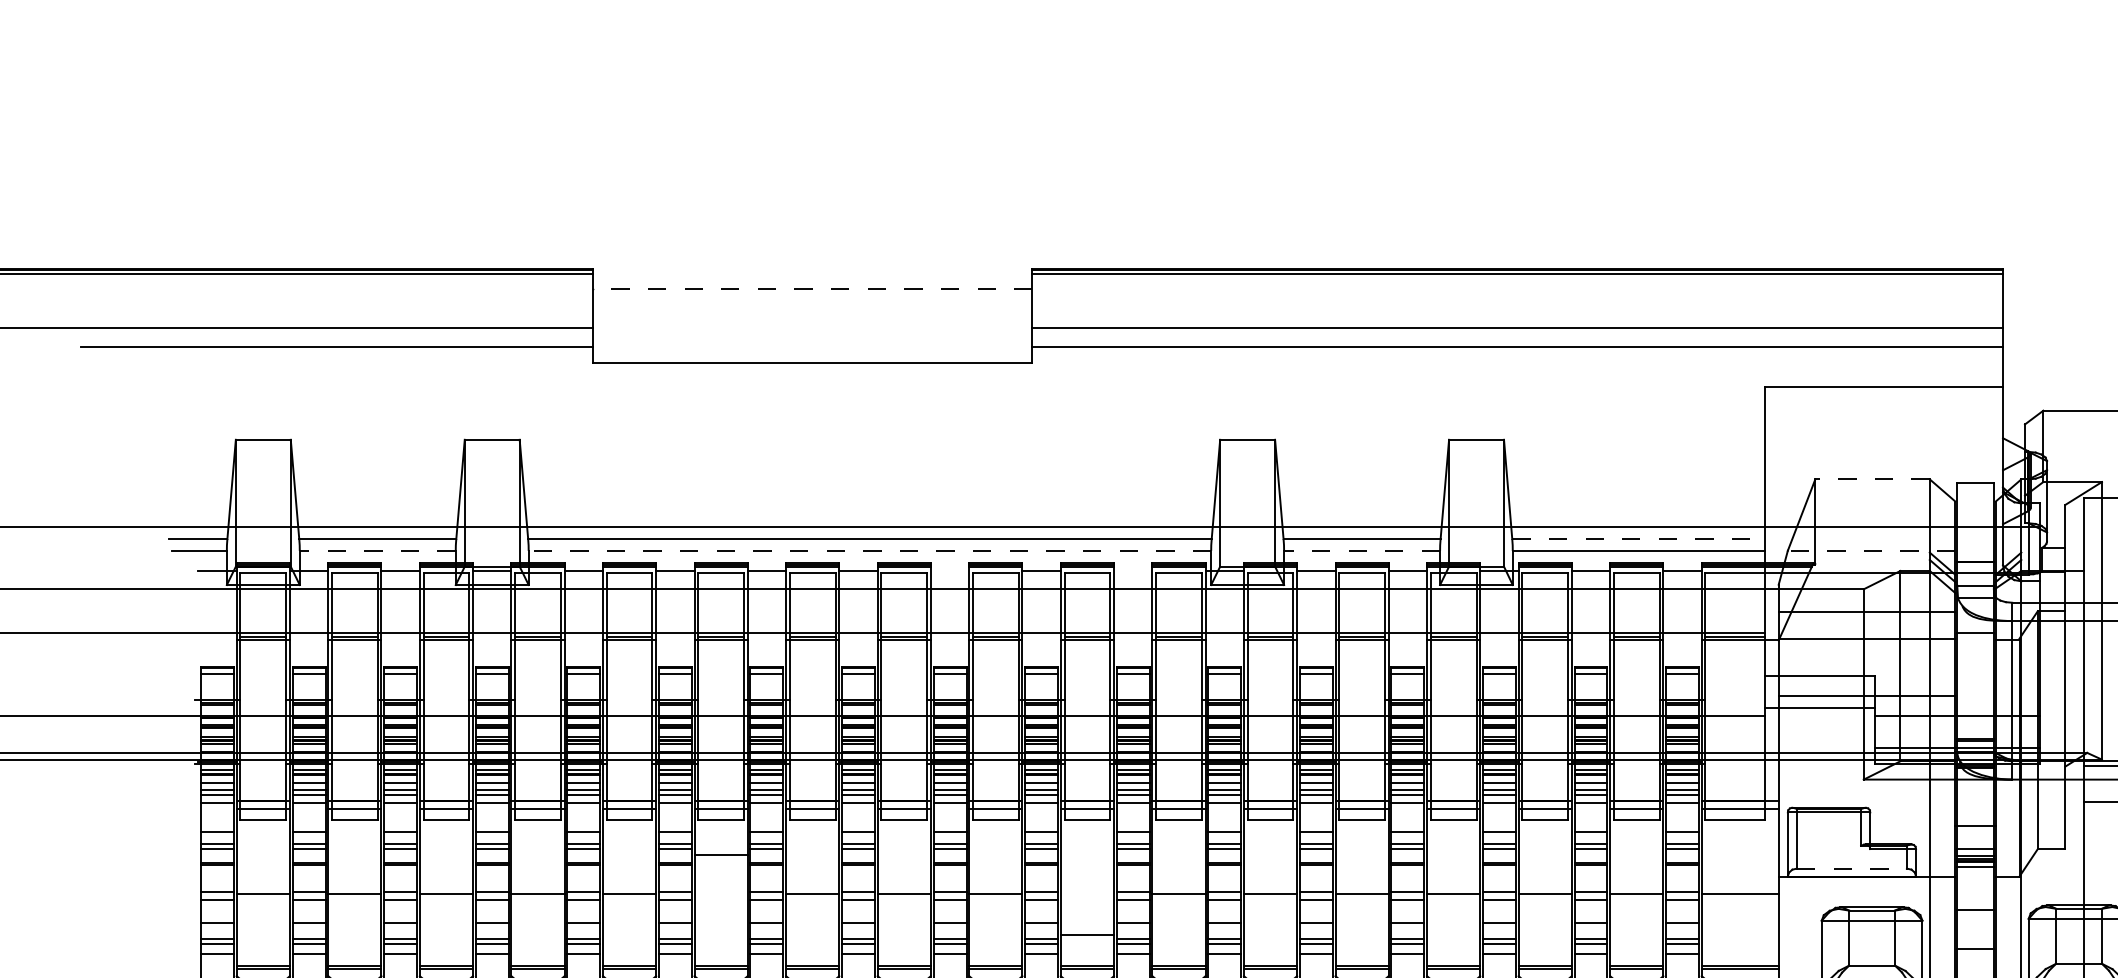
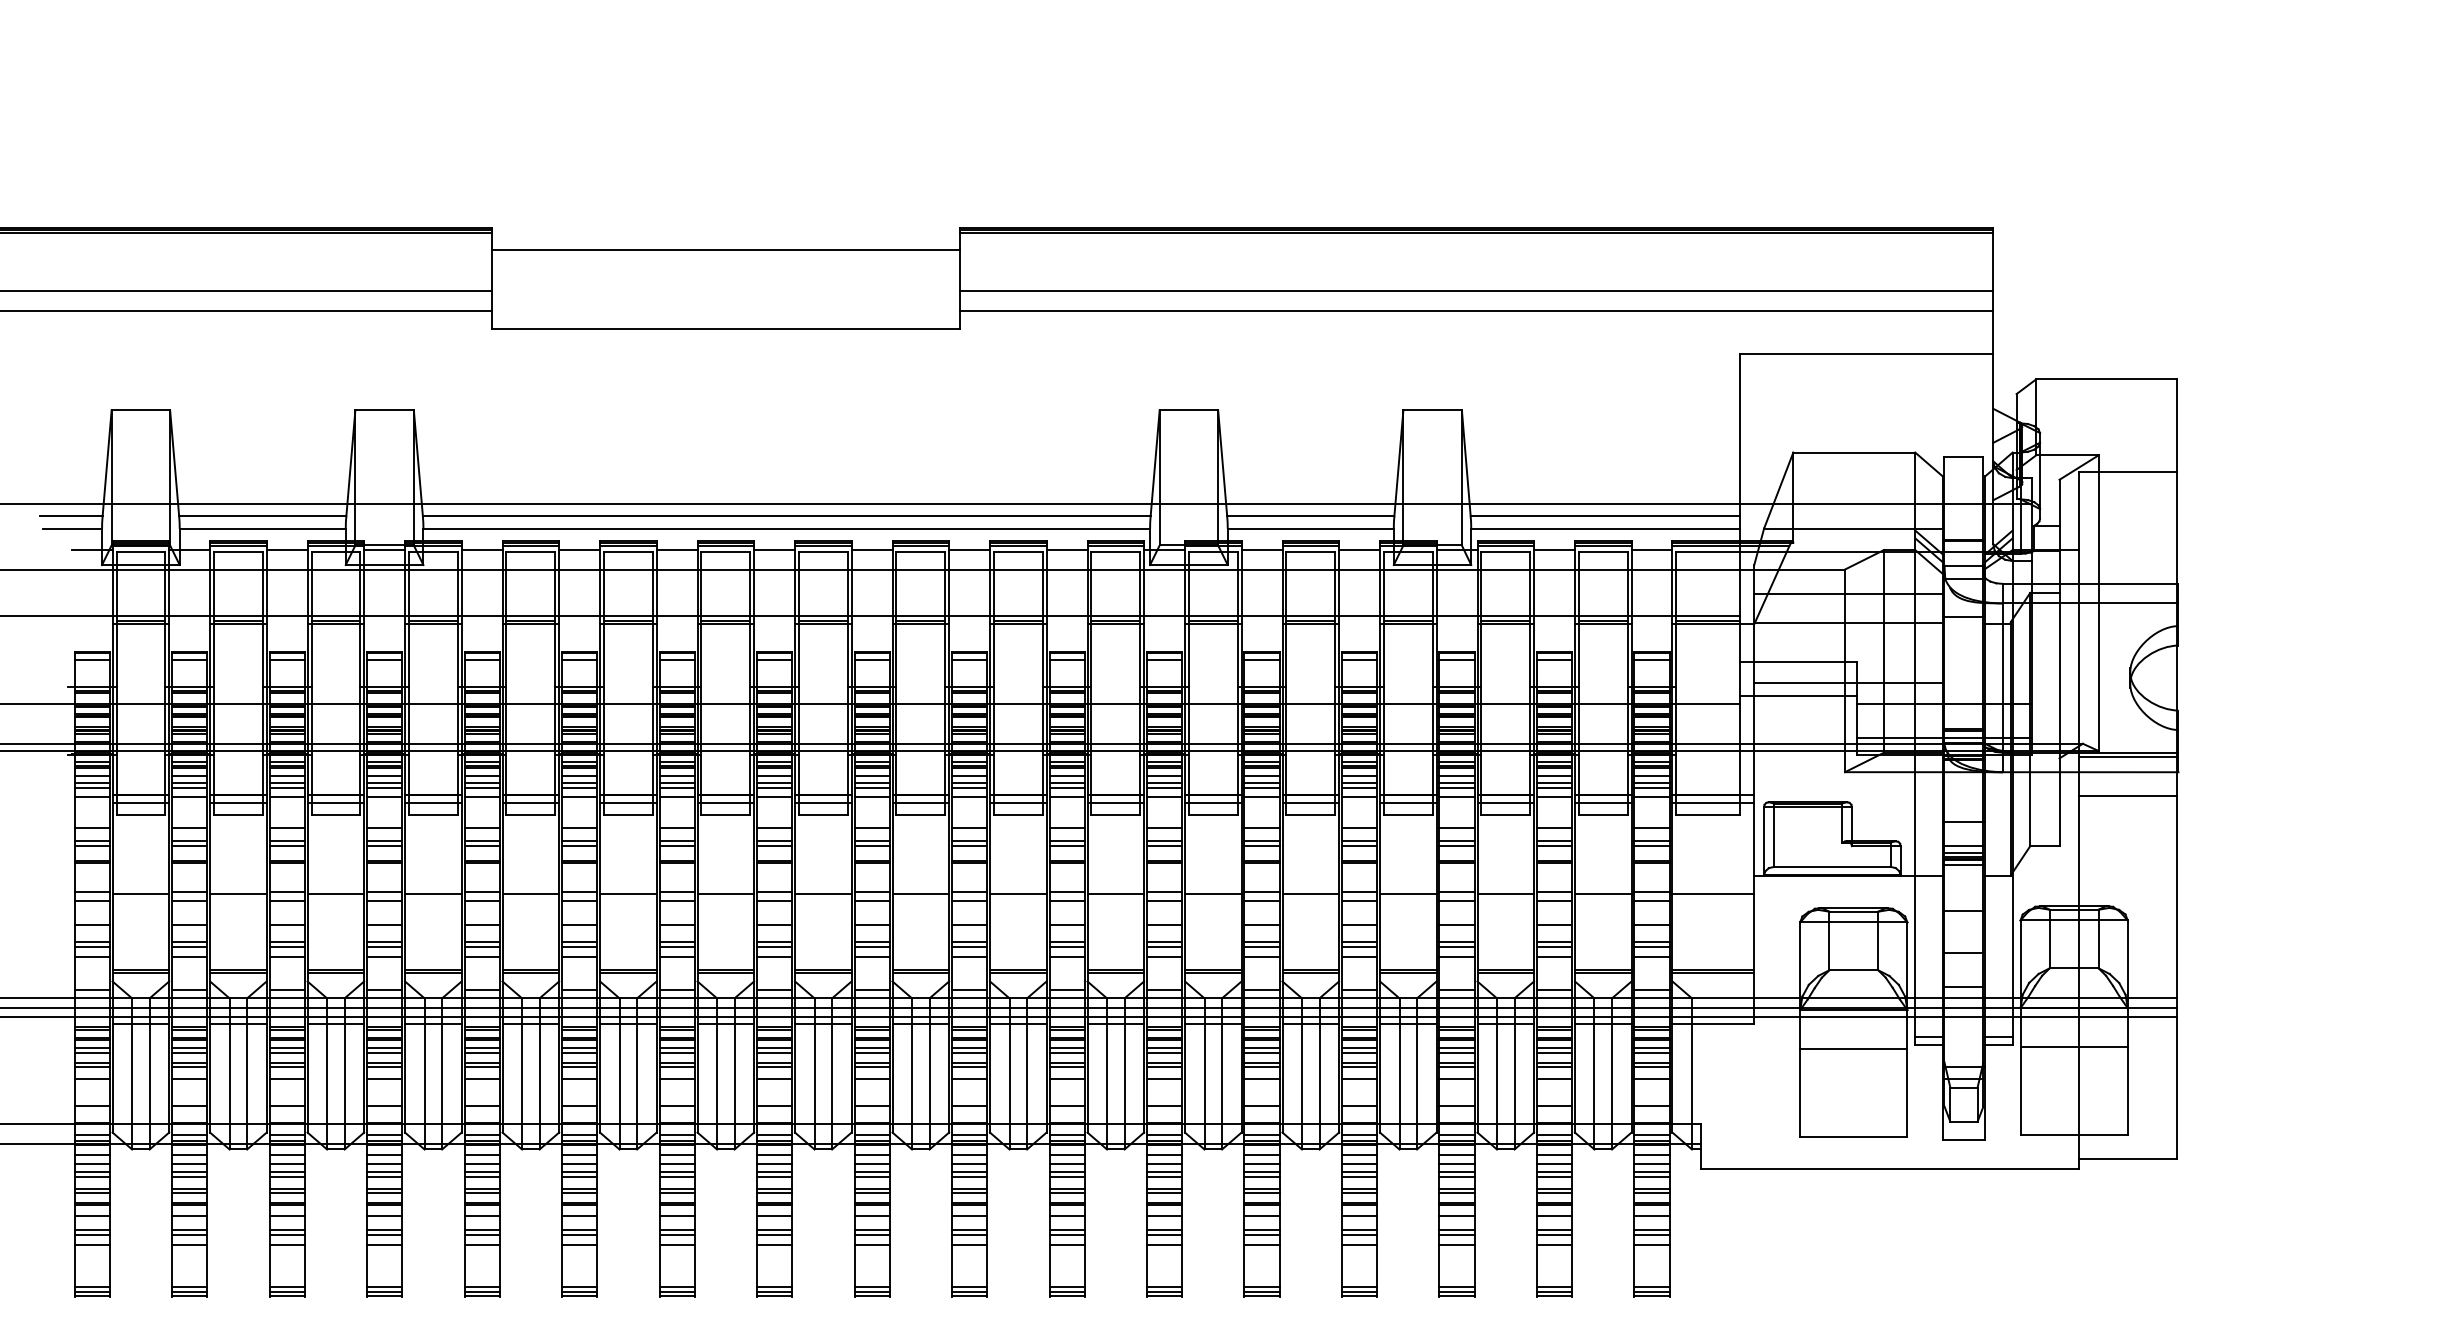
line: (812, 289) -> (725, 250), dashed -> solid
line: (1872, 479) -> (1854, 452), dashed -> solid
line: (1638, 539) -> (1605, 516), dashed -> solid
line: (377, 550) -> (262, 528), dashed -> solid
line: (869, 550) -> (786, 528), dashed -> solid
line: (1361, 550) -> (1310, 528), dashed -> solid
line: (1870, 550) -> (1852, 528), dashed -> solid
line: (949, 571) -> (871, 550), added
line: (1132, 571) -> (1066, 550), added
line: (721, 855) -> (628, 894), moved
line: (1852, 868) -> (1832, 866), dashed -> solid
line: (1087, 934) -> (1018, 894), moved

